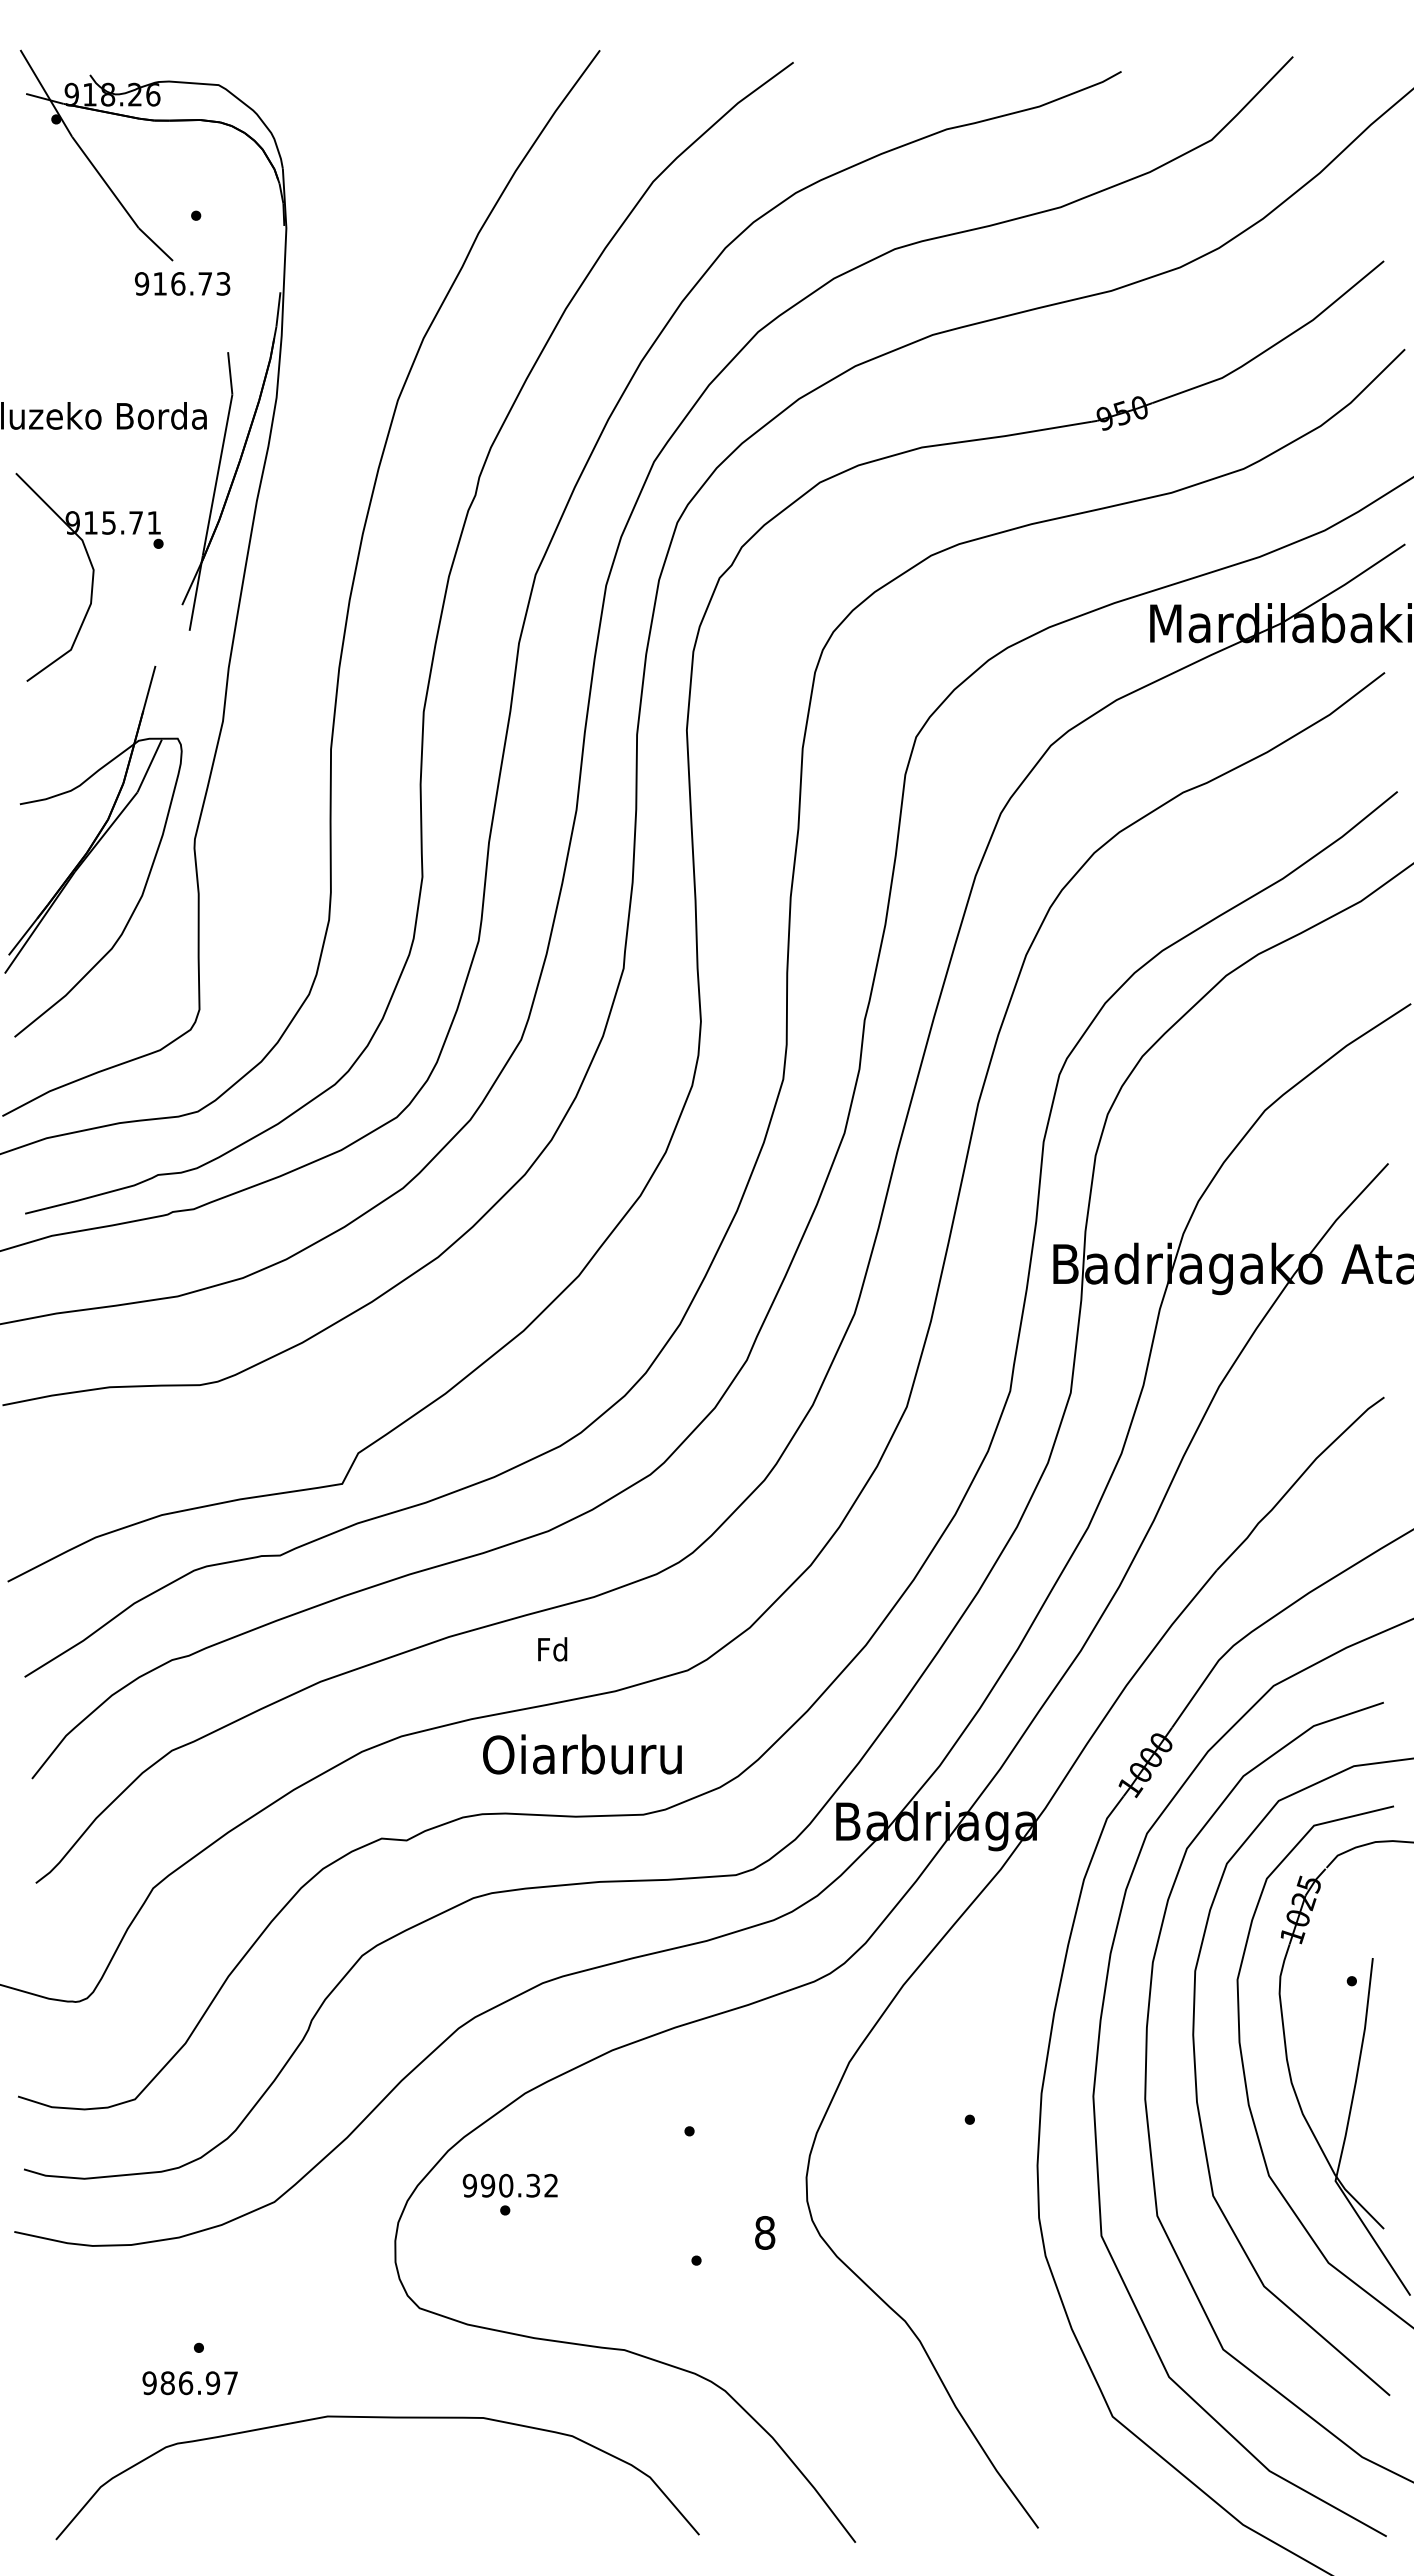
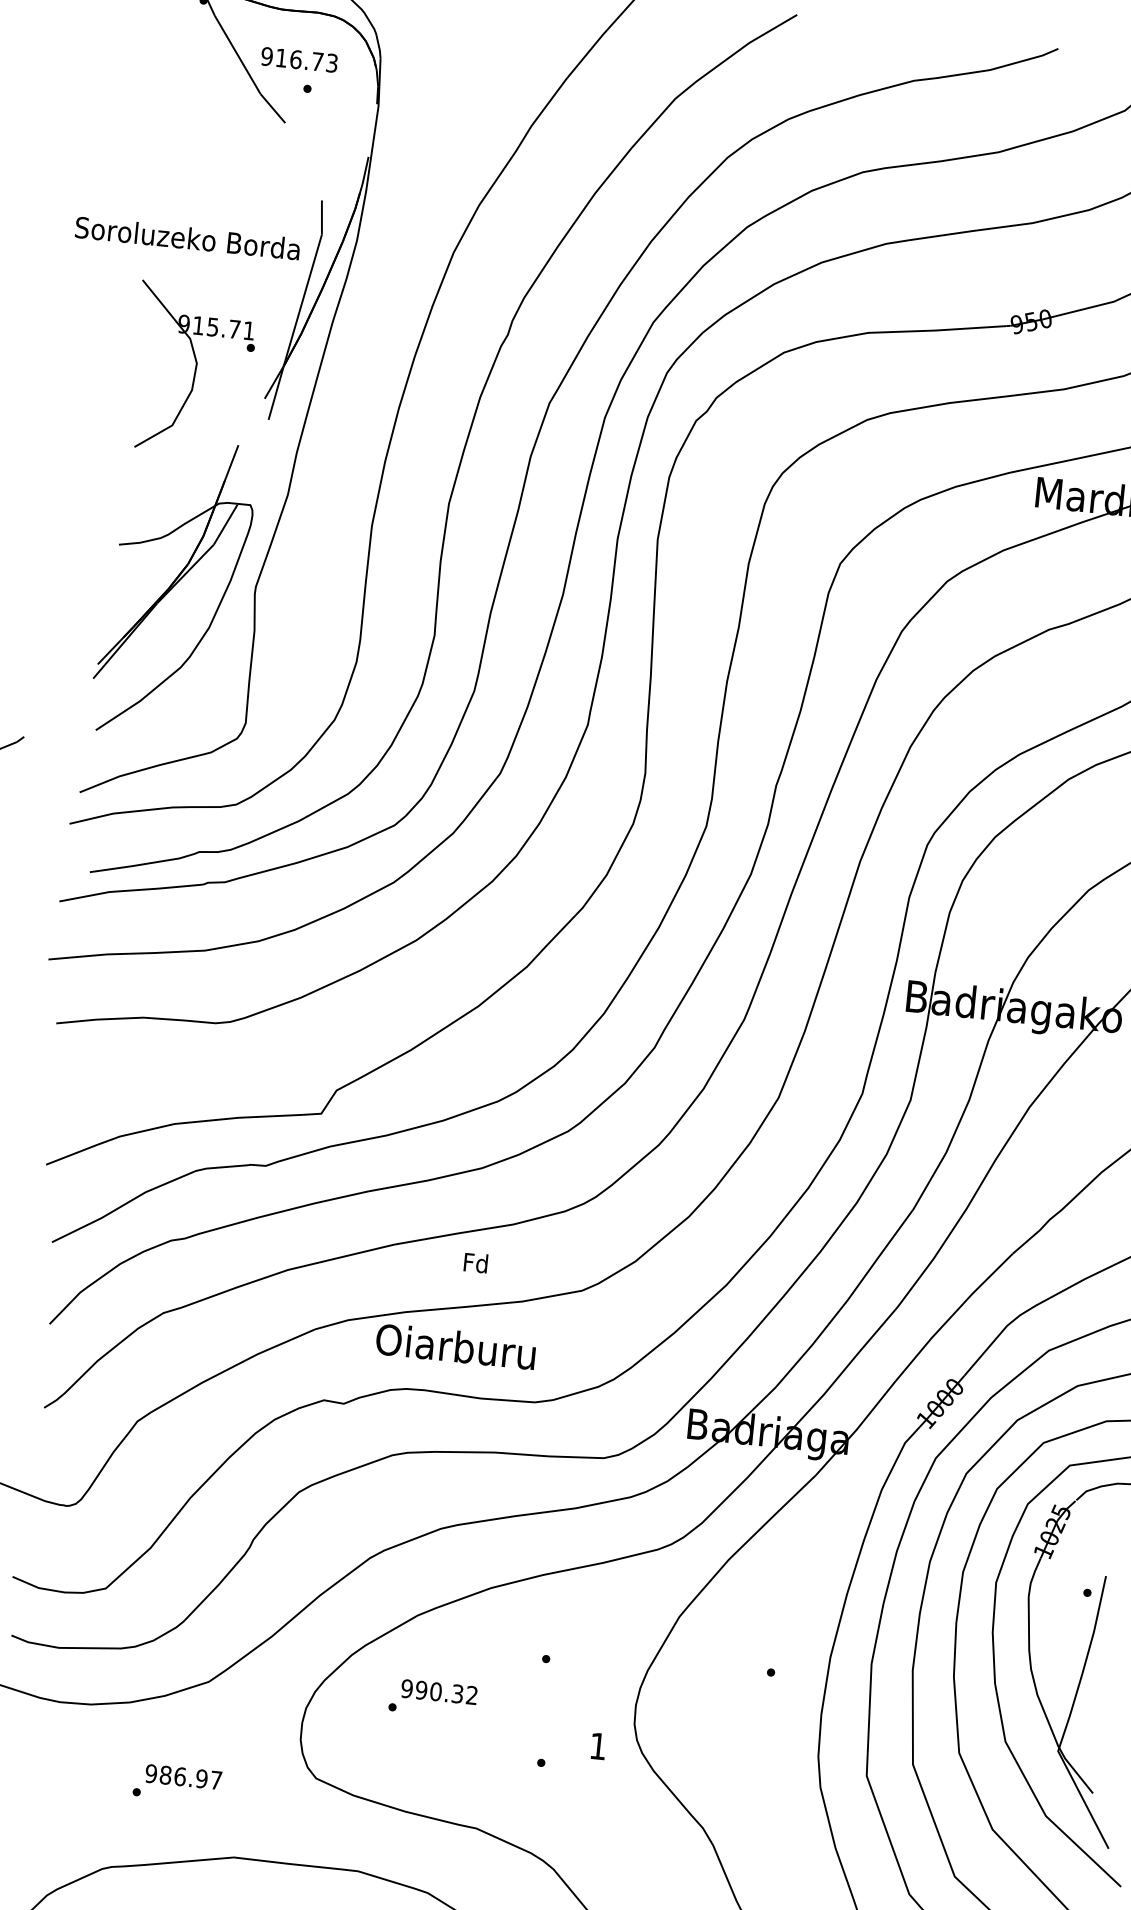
text: (182, 283) -> (299, 59), moved
text: (582, 1754) -> (456, 1346), moved
text: (509, 2185) -> (438, 1691), moved
text: (765, 2232) -> (598, 1746), 8 -> 1
text: (189, 2383) -> (183, 1777), moved

